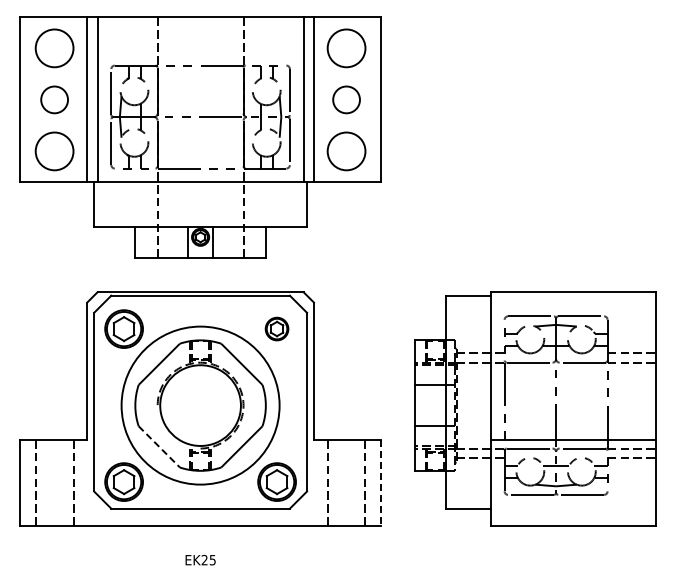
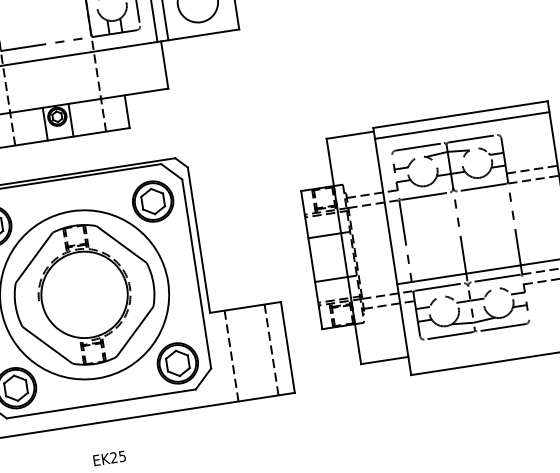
line: (572, 302) -> (461, 125), added
part: (276, 328) -> (152, 201), size x1.67
line: (159, 447) -> (47, 345), dashed -> solid
line: (380, 482) -> (287, 347), dashed -> solid

